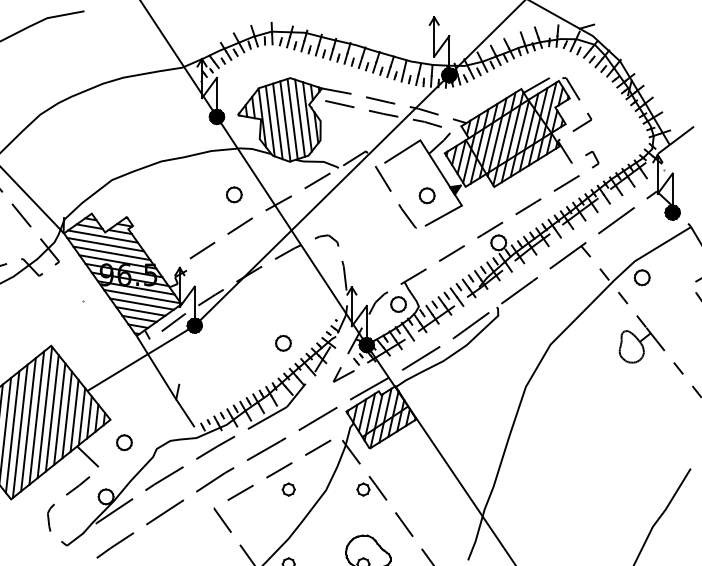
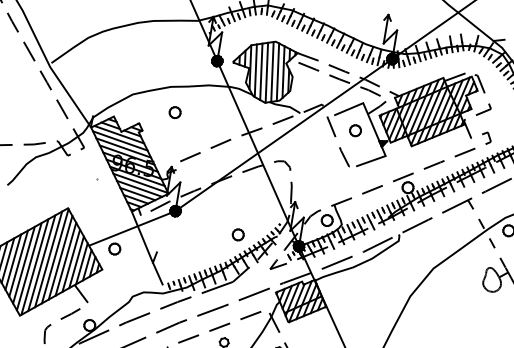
part: (234, 194) -> (175, 112), moved
part: (426, 195) -> (355, 130), moved
part: (124, 442) -> (114, 248), moved

